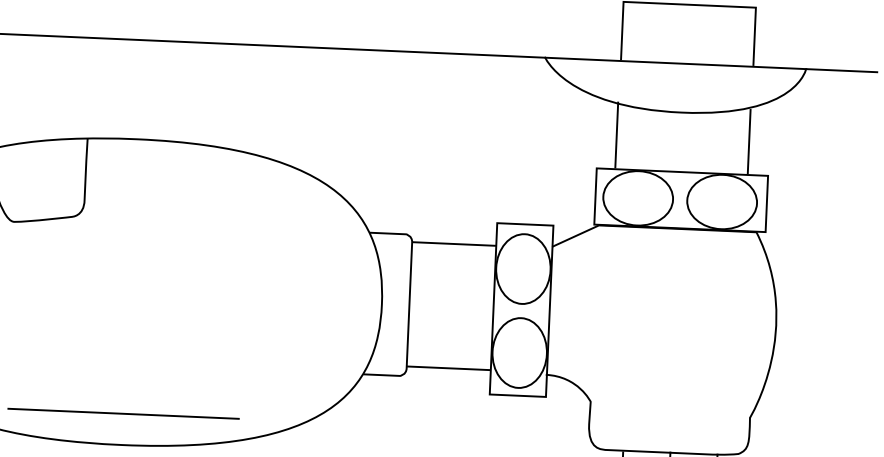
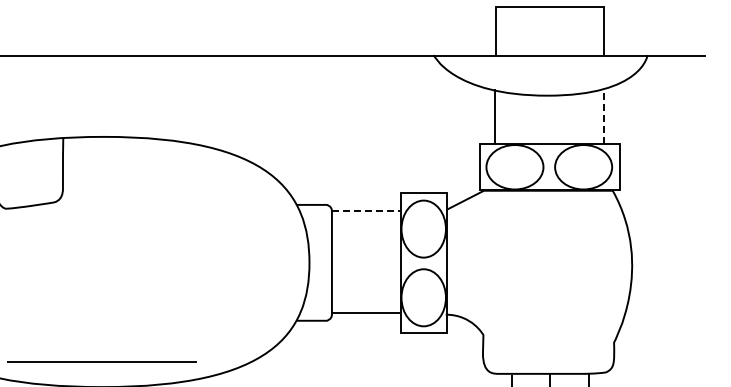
line: (749, 141) -> (603, 116), solid -> dashed
line: (454, 244) -> (366, 211), solid -> dashed

